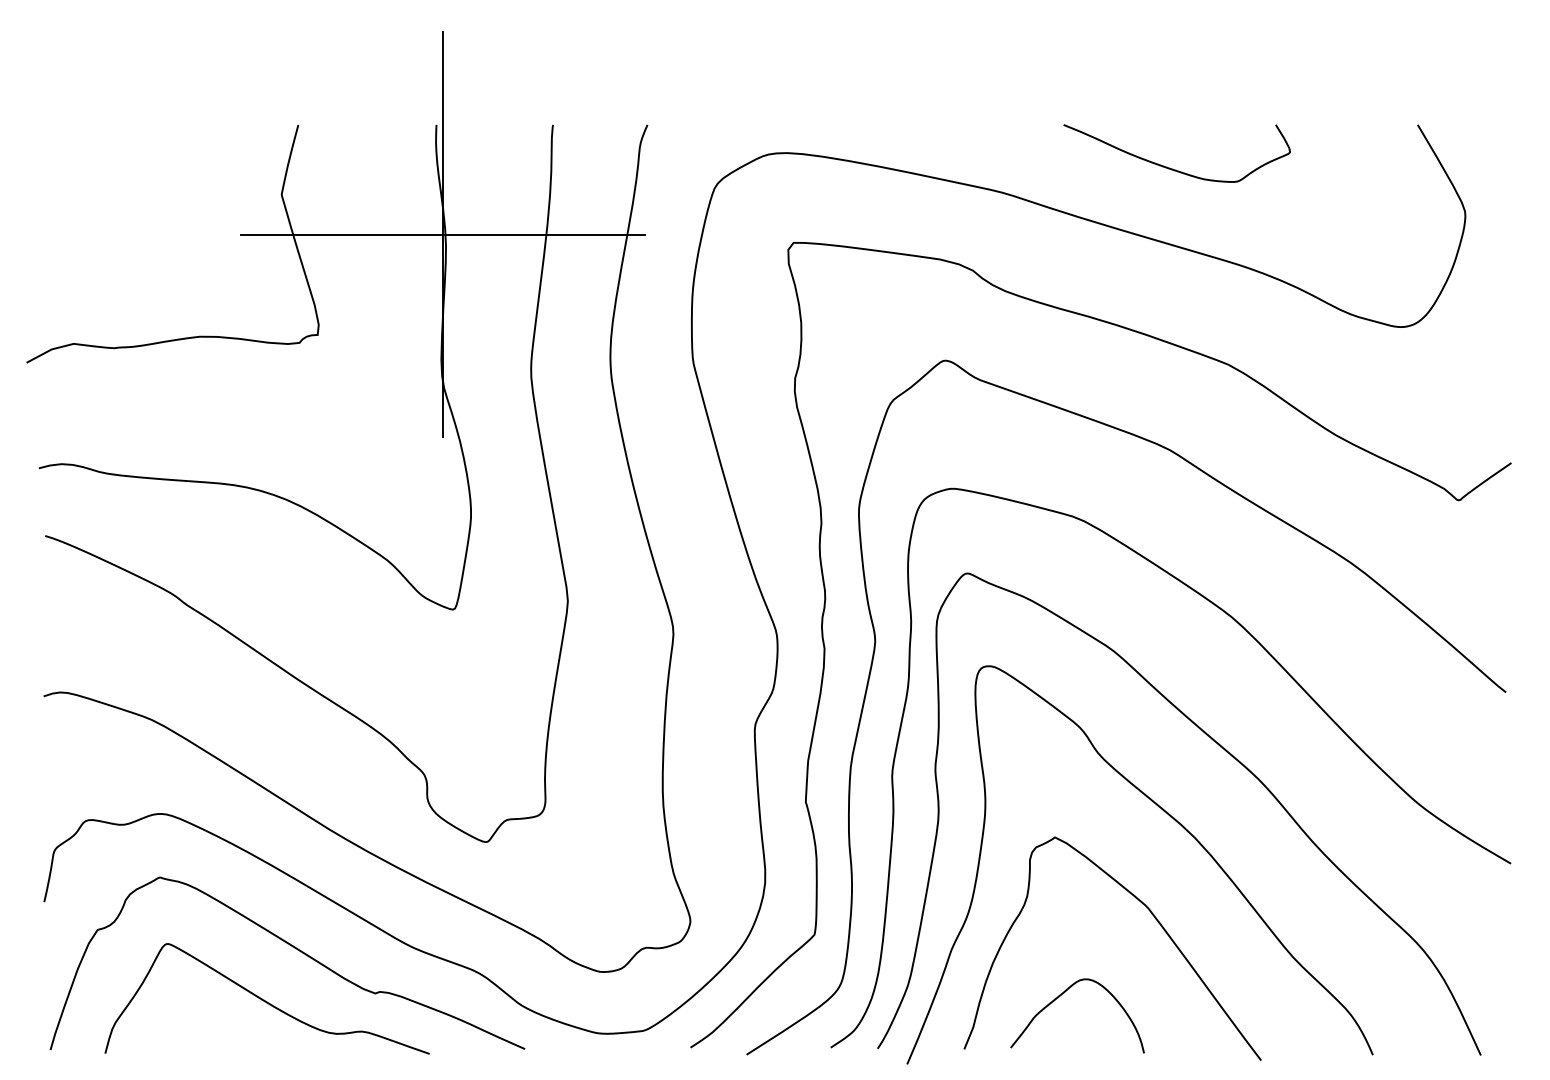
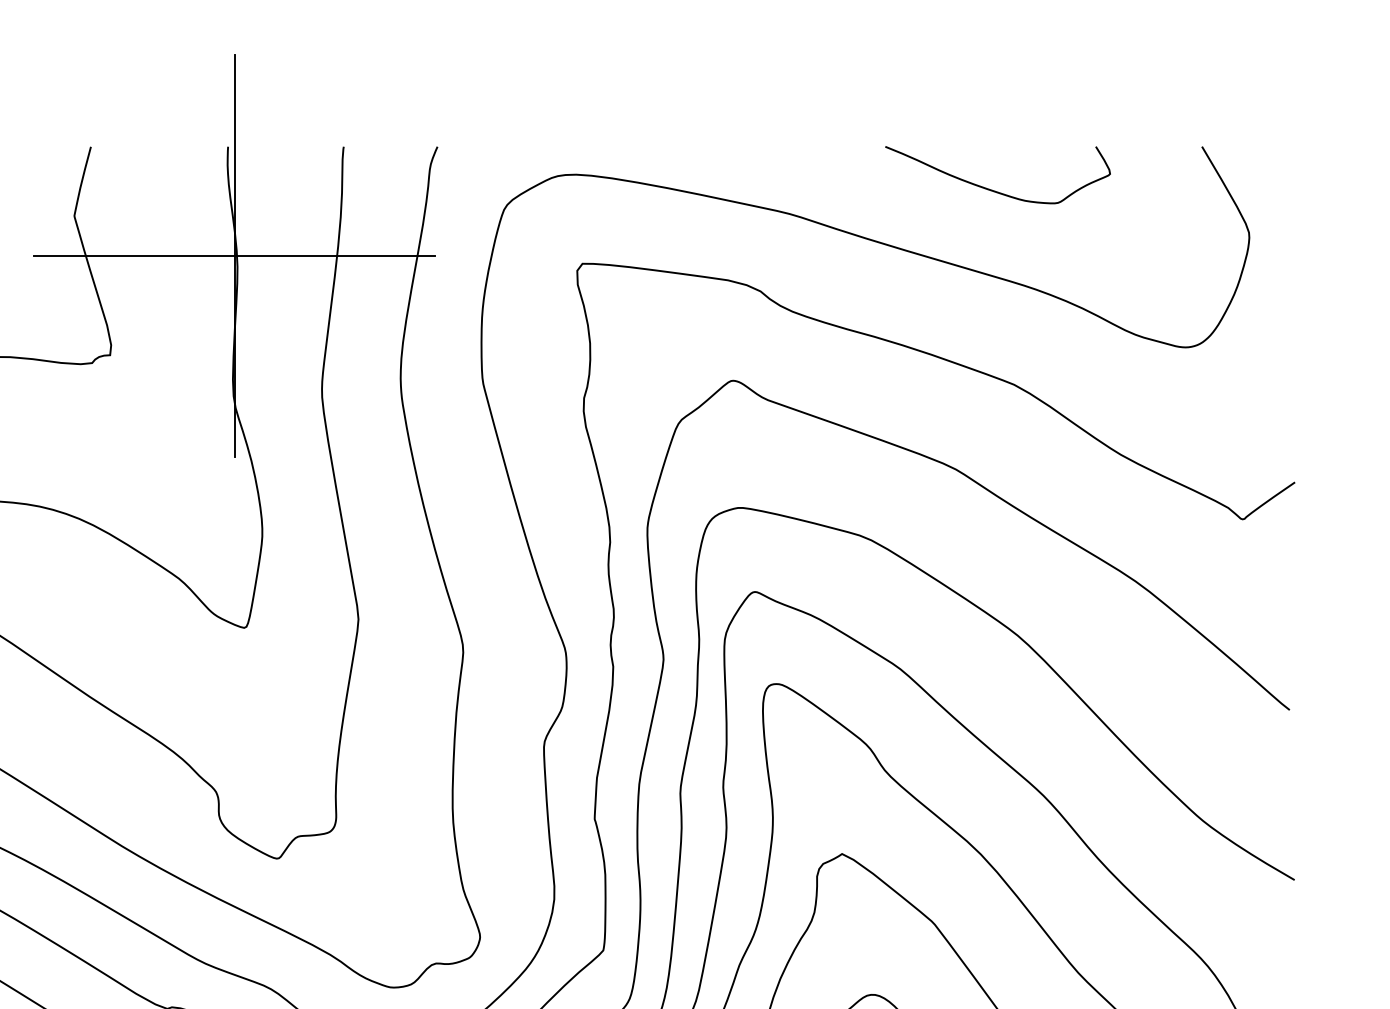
curve: (1172, 168) -> (993, 190), moved

